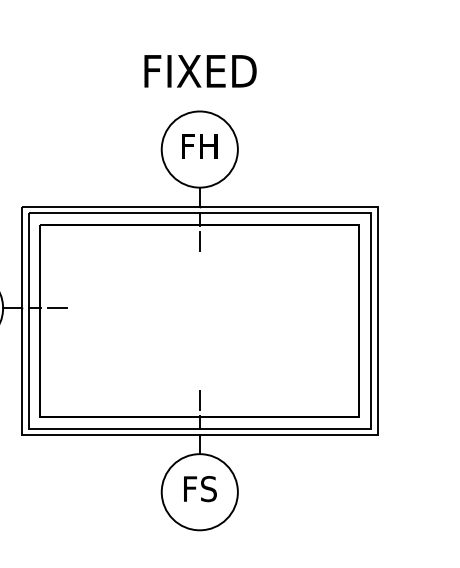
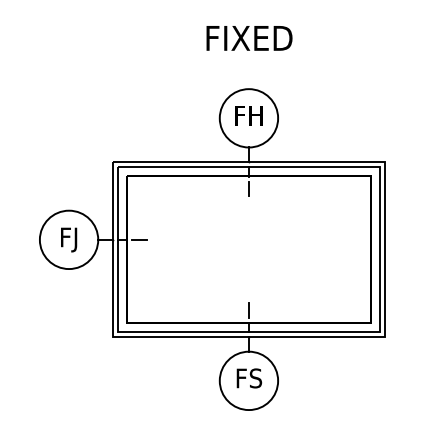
text: (200, 71) -> (249, 38), moved

